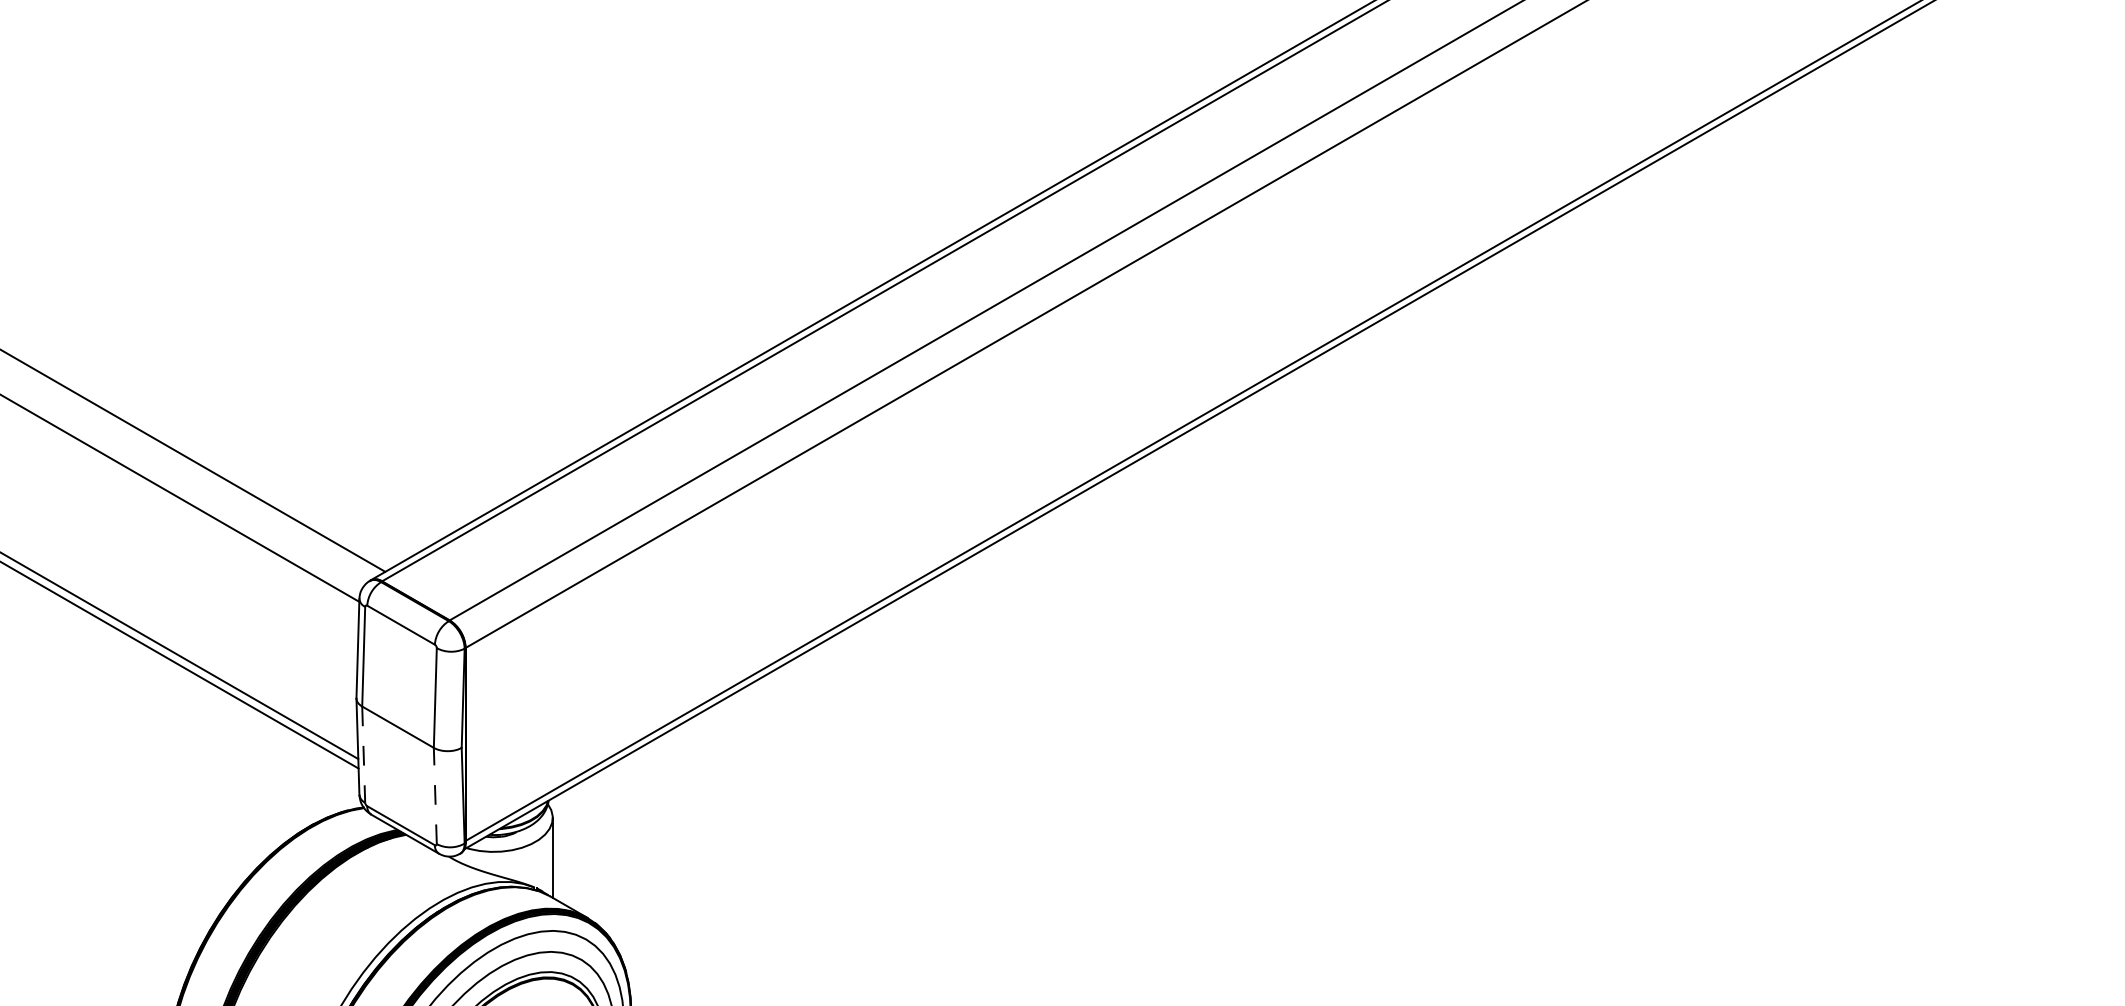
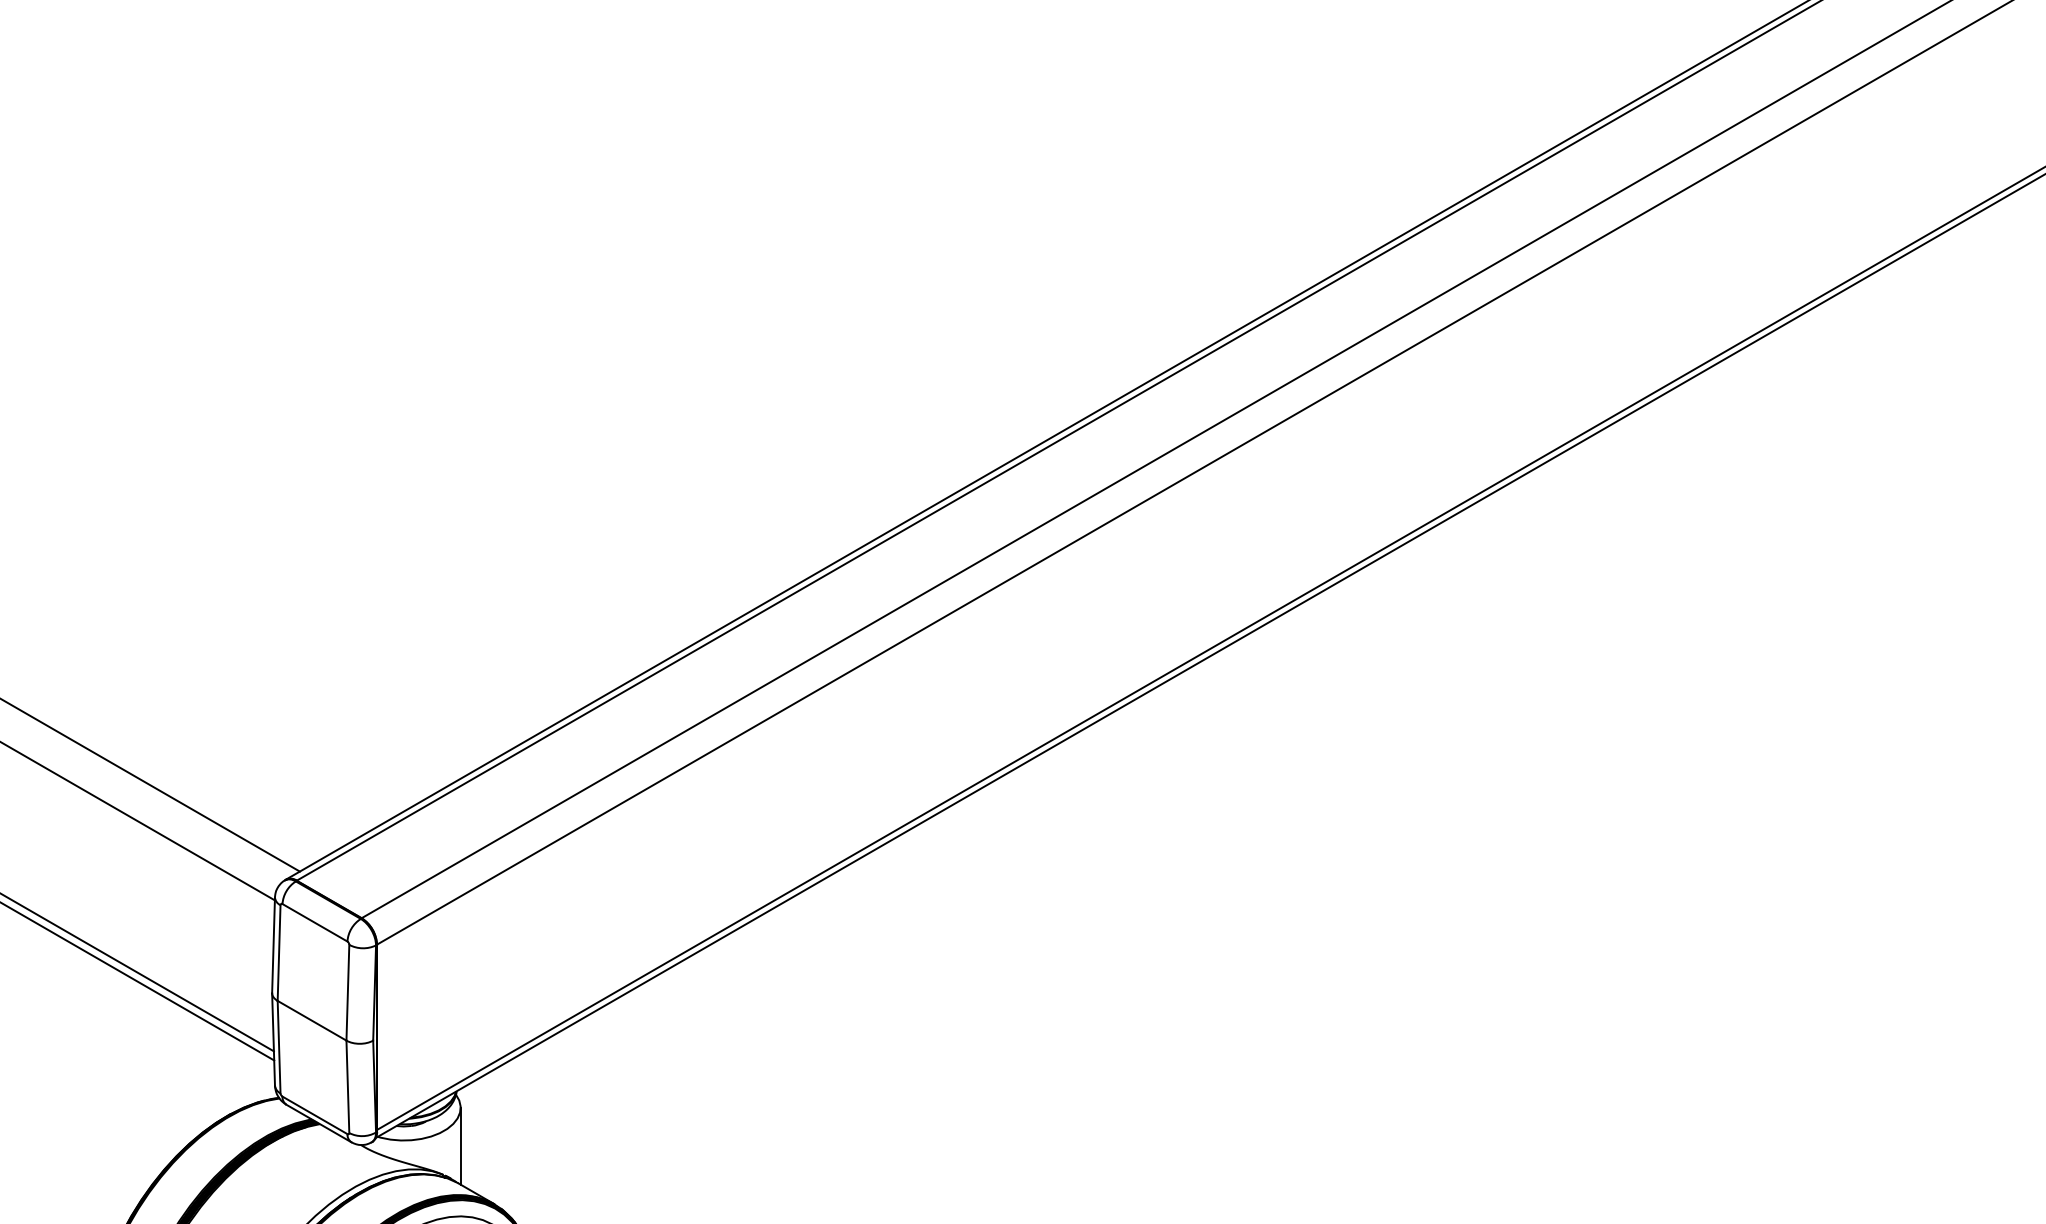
line: (364, 755) -> (279, 1047), dashed -> solid
line: (434, 795) -> (347, 1086), dashed -> solid

